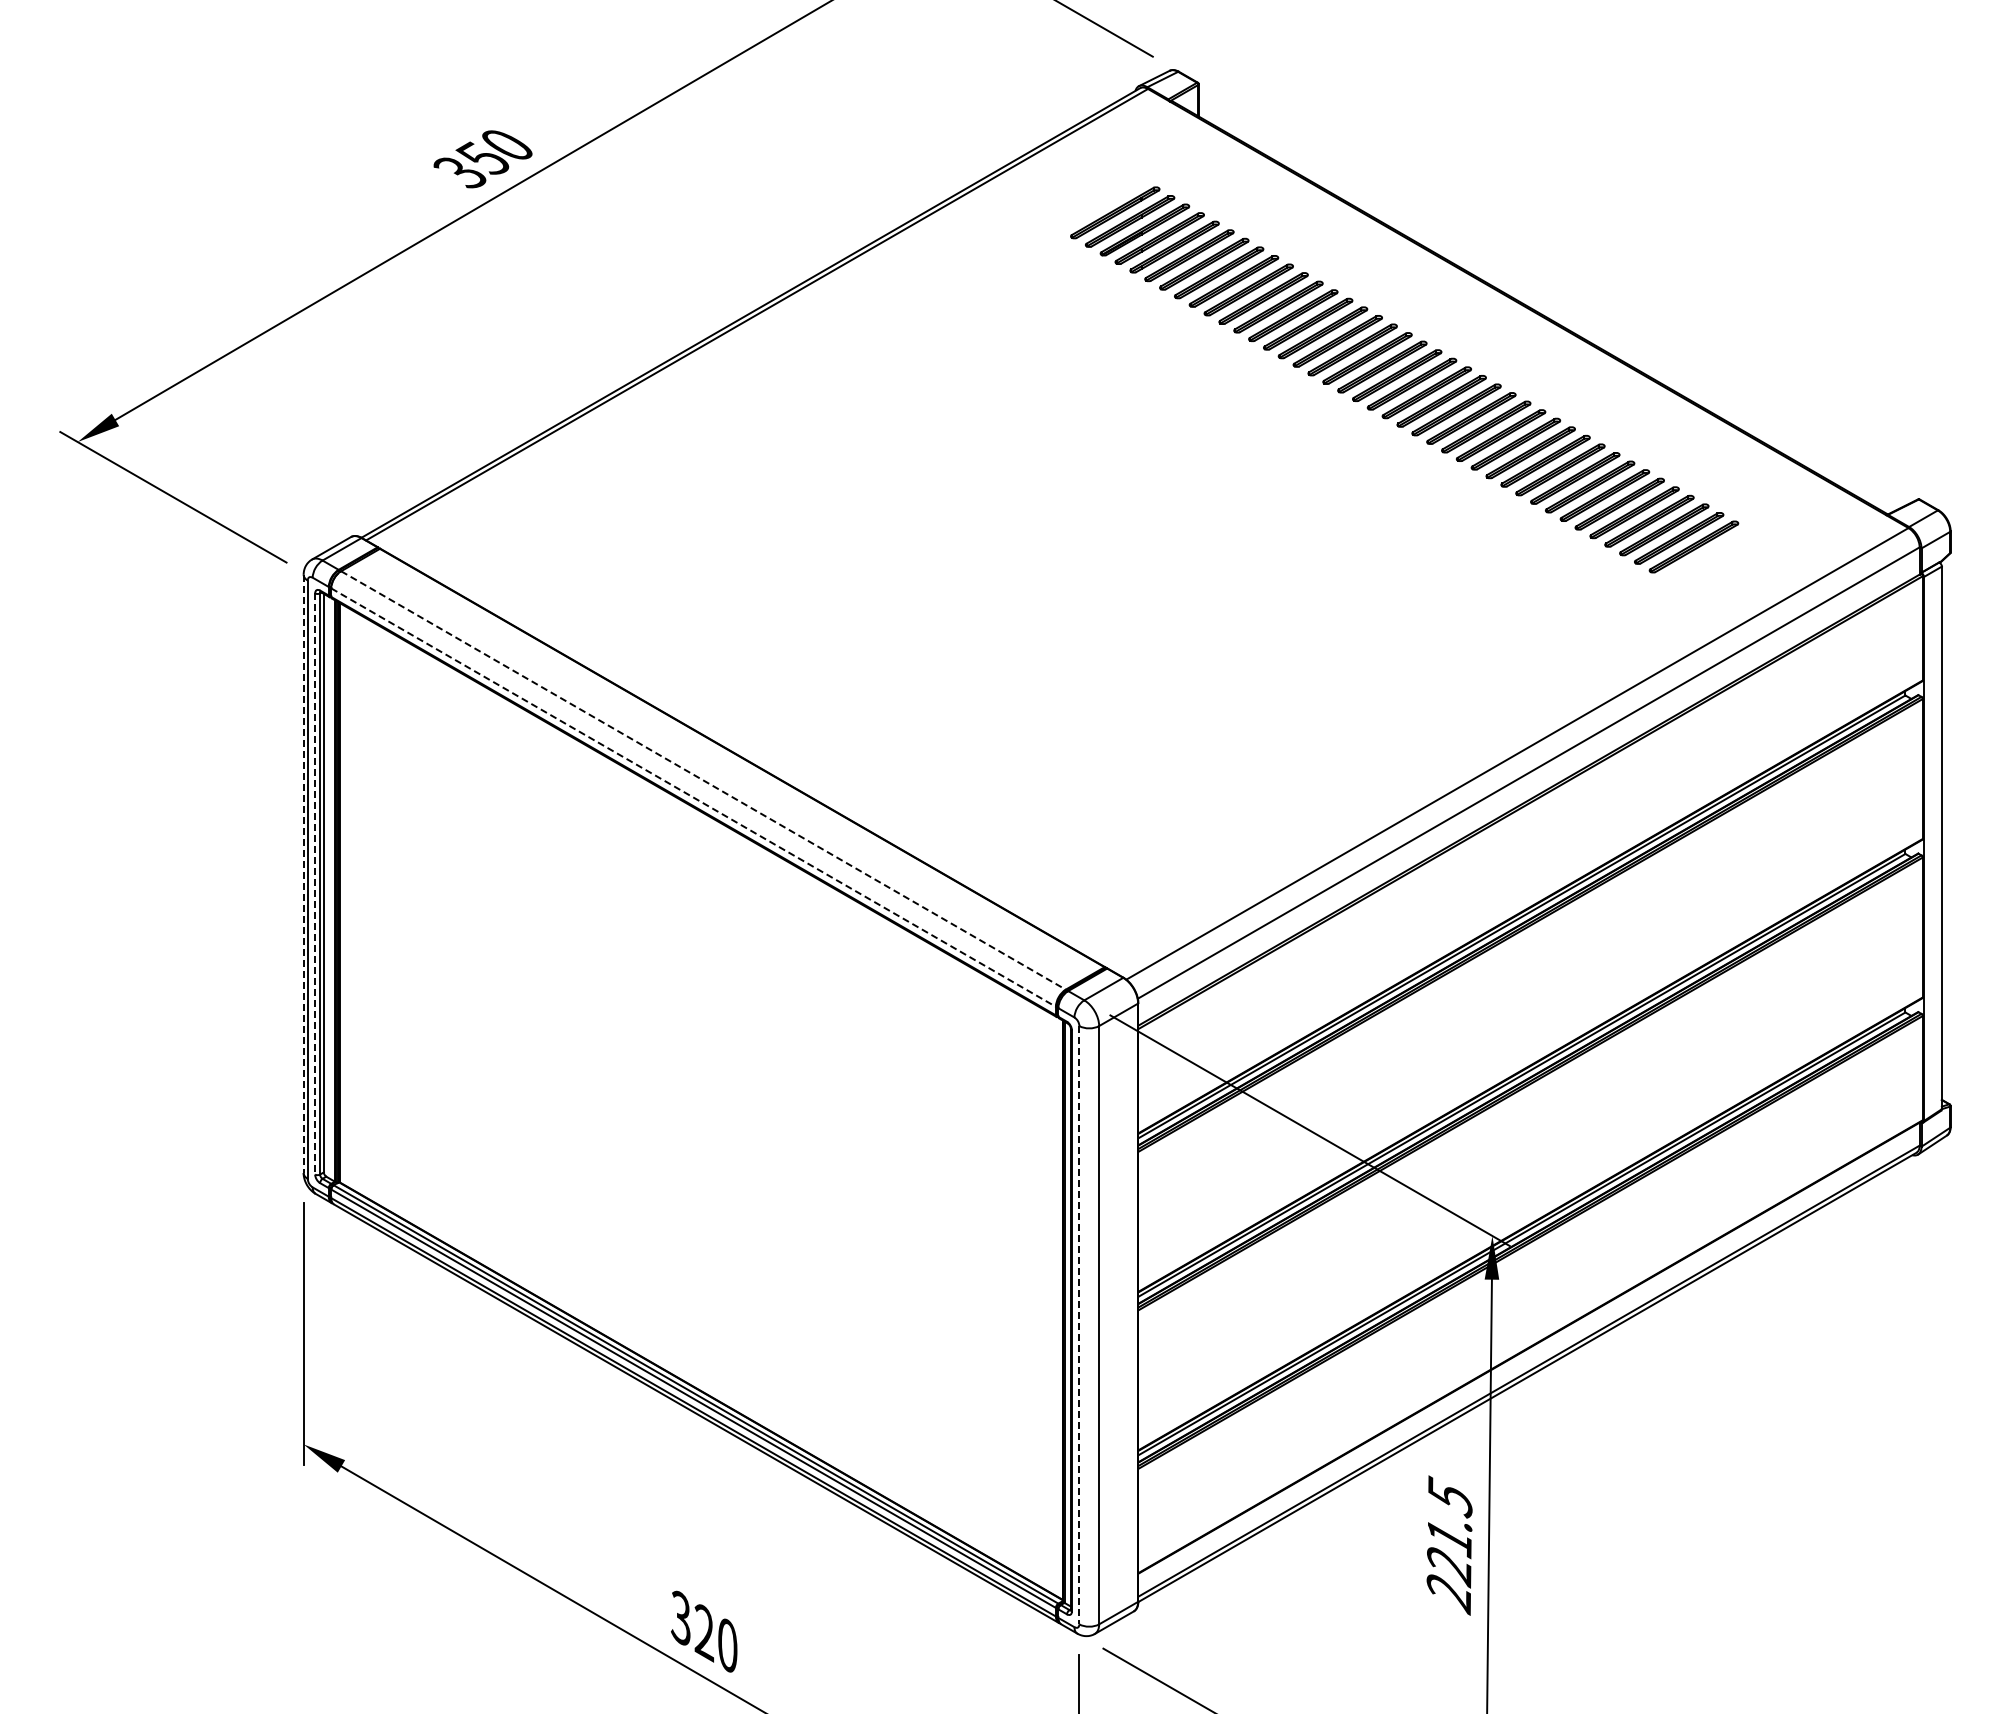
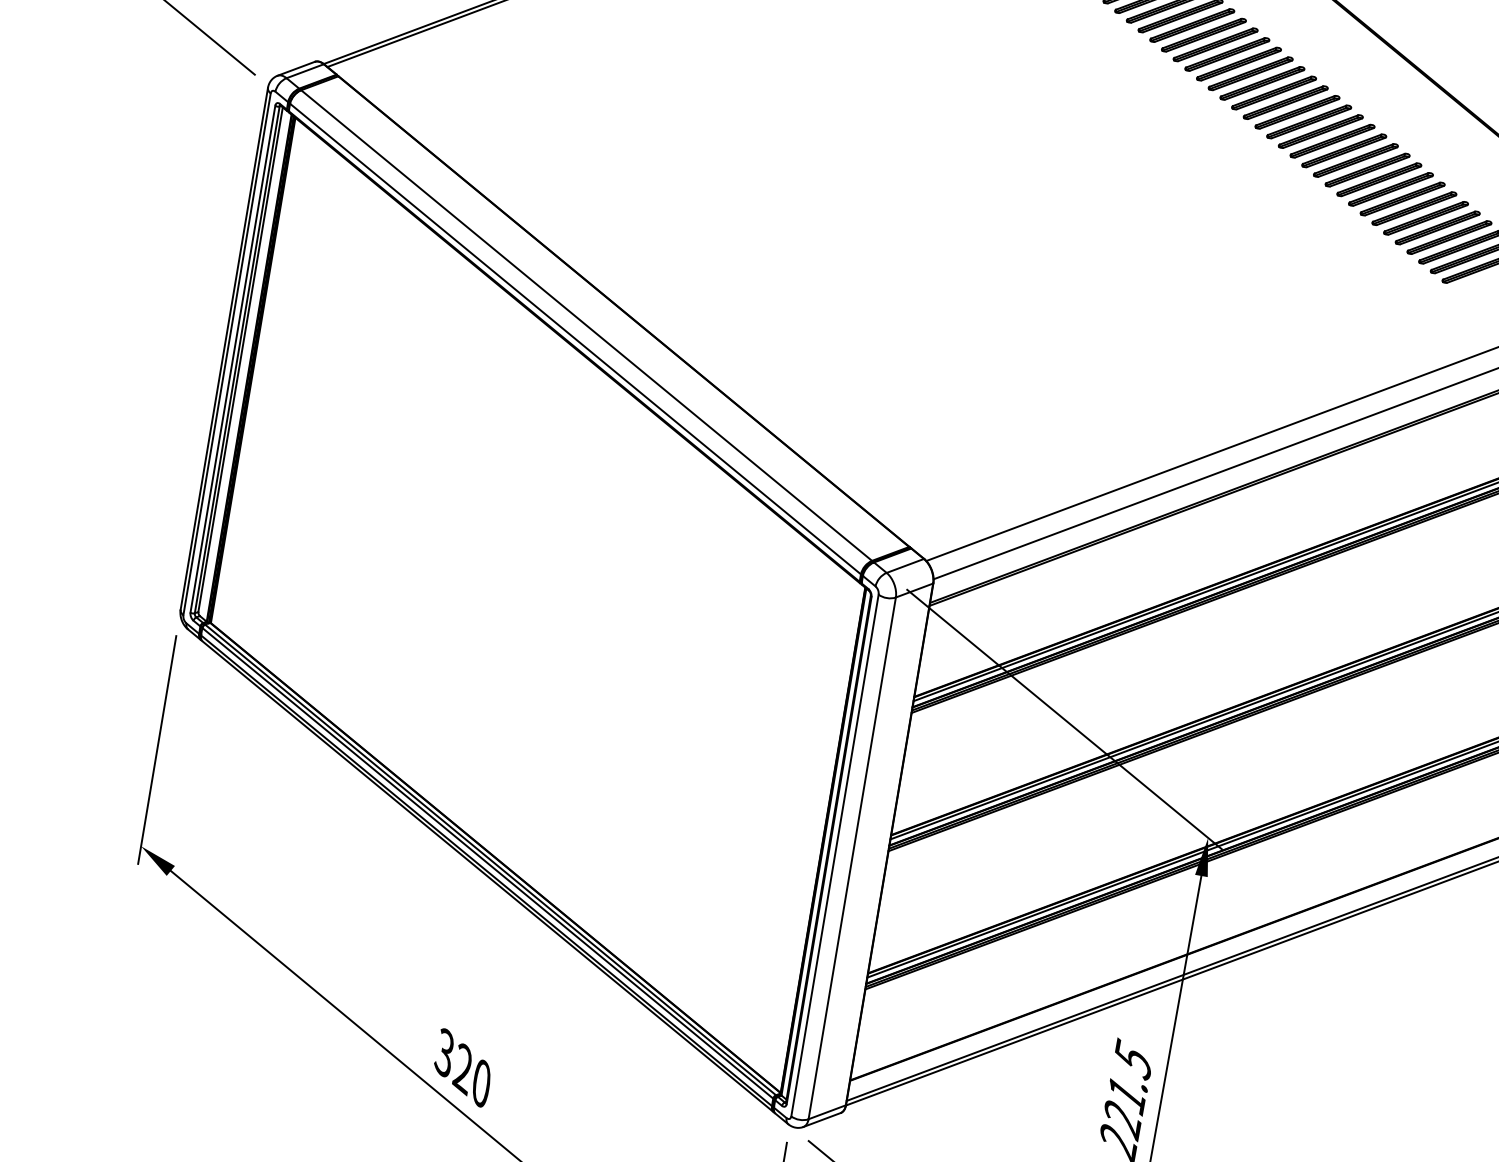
line: (703, 780) -> (586, 325), dashed -> solid
line: (694, 797) -> (576, 339), dashed -> solid
line: (303, 874) -> (224, 349), dashed -> solid
line: (315, 883) -> (233, 358), dashed -> solid
line: (1079, 1325) -> (835, 855), dashed -> solid

